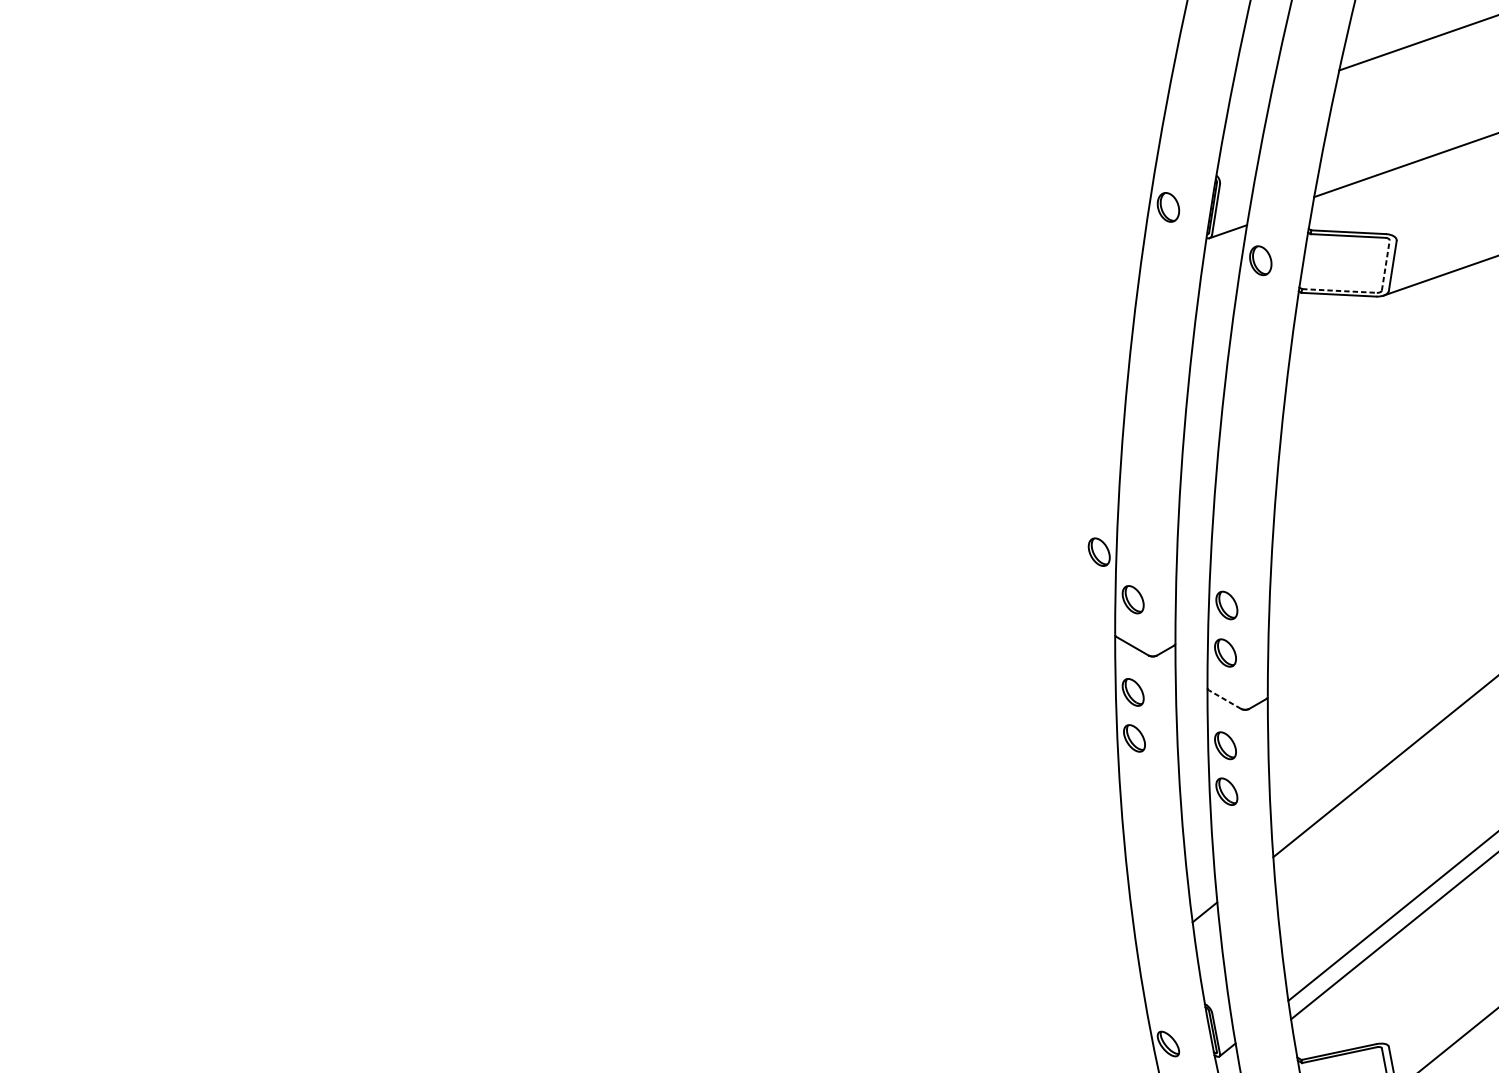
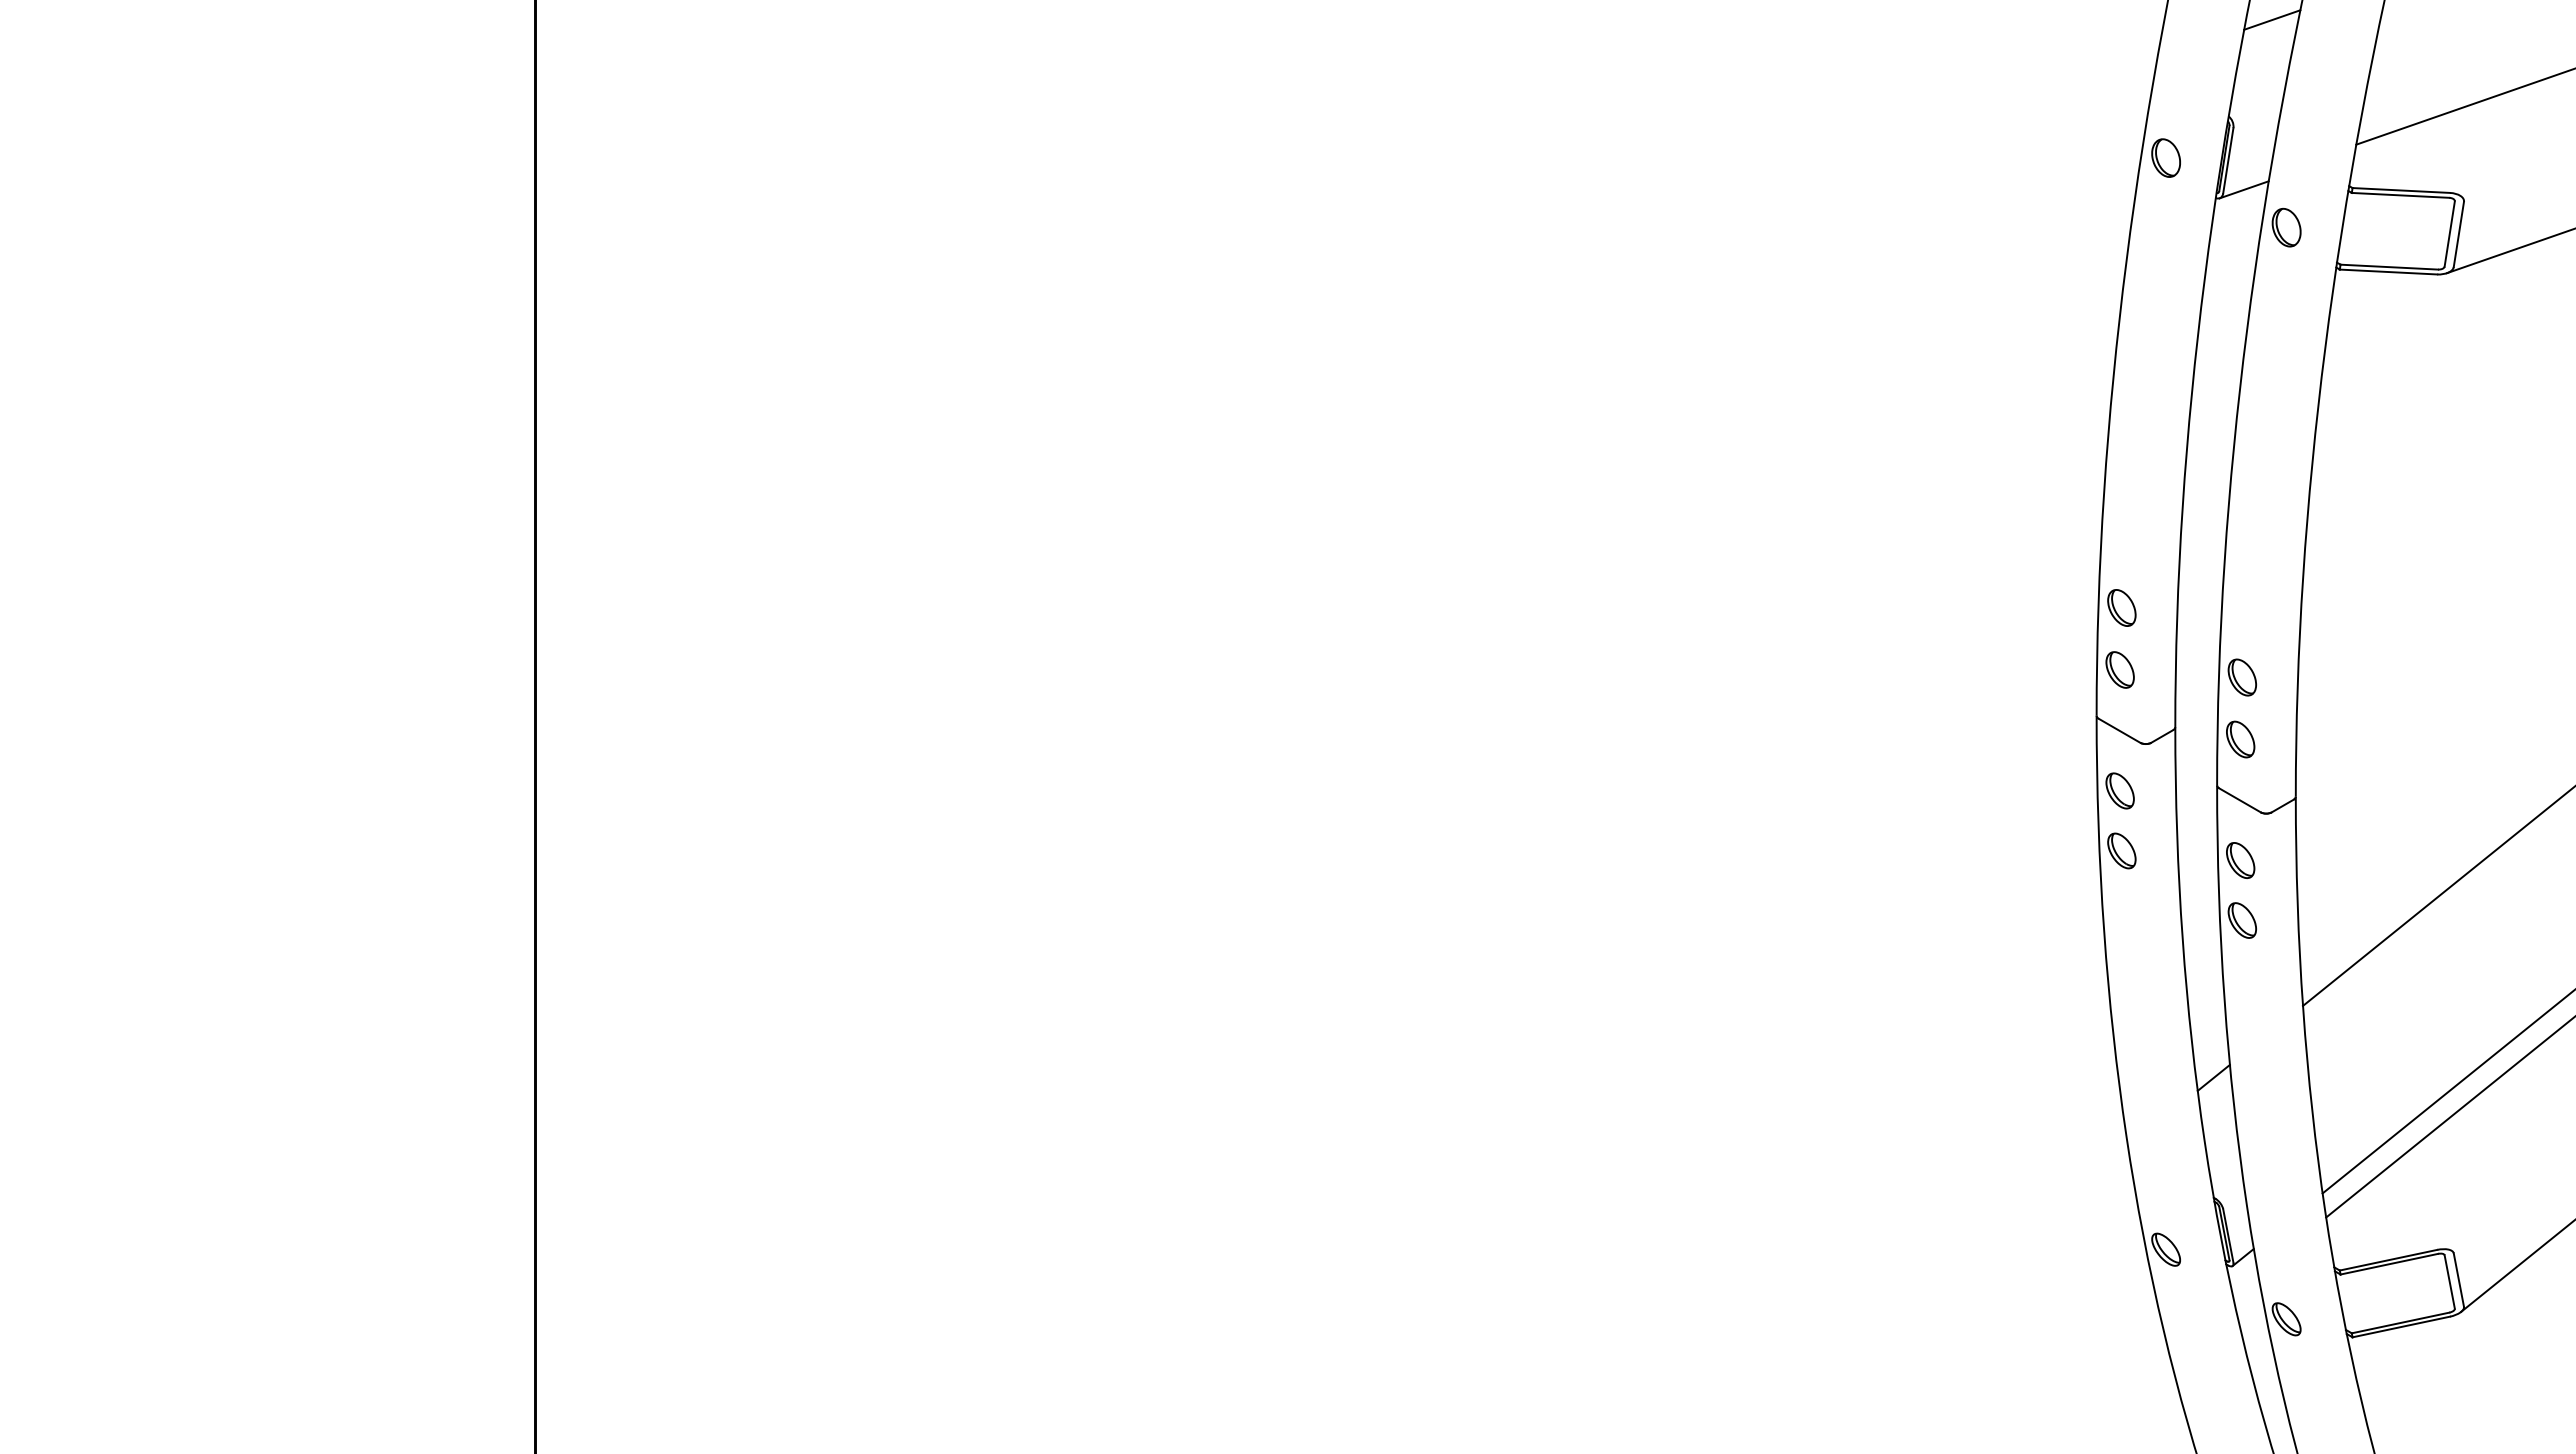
line: (1249, 101) -> (2272, 19), added
line: (1385, 265) -> (2449, 233), dashed -> solid
line: (1339, 291) -> (2389, 267), dashed -> solid
part: (1098, 551) -> (2121, 607), moved
line: (1225, 699) -> (2240, 800), dashed -> solid

